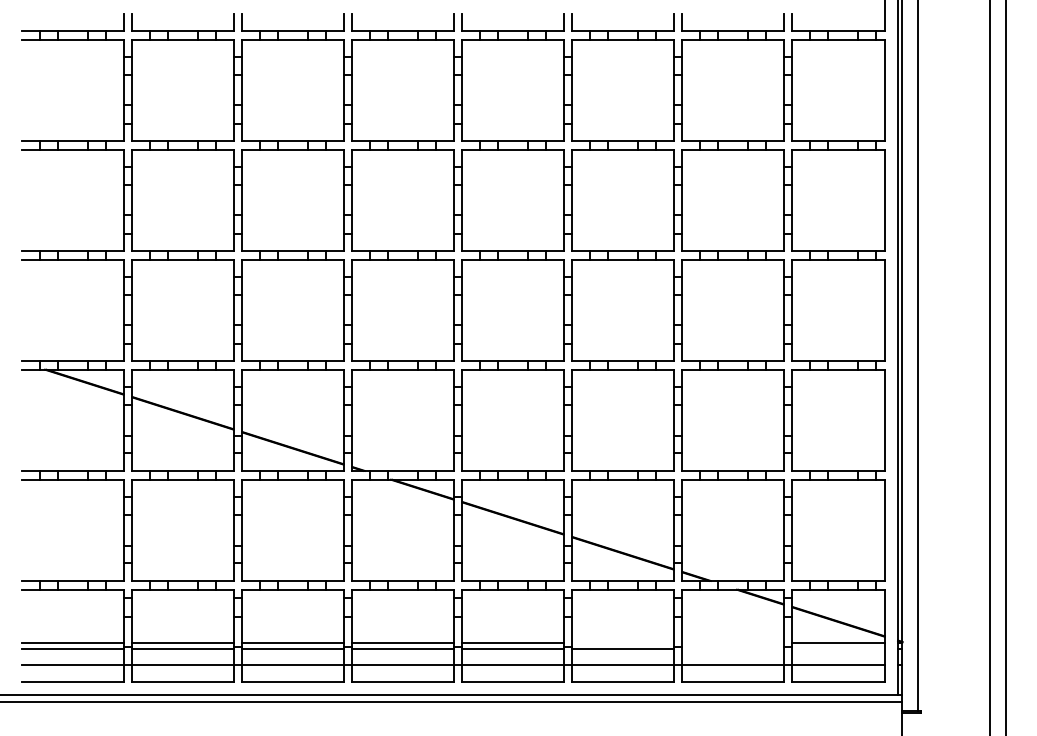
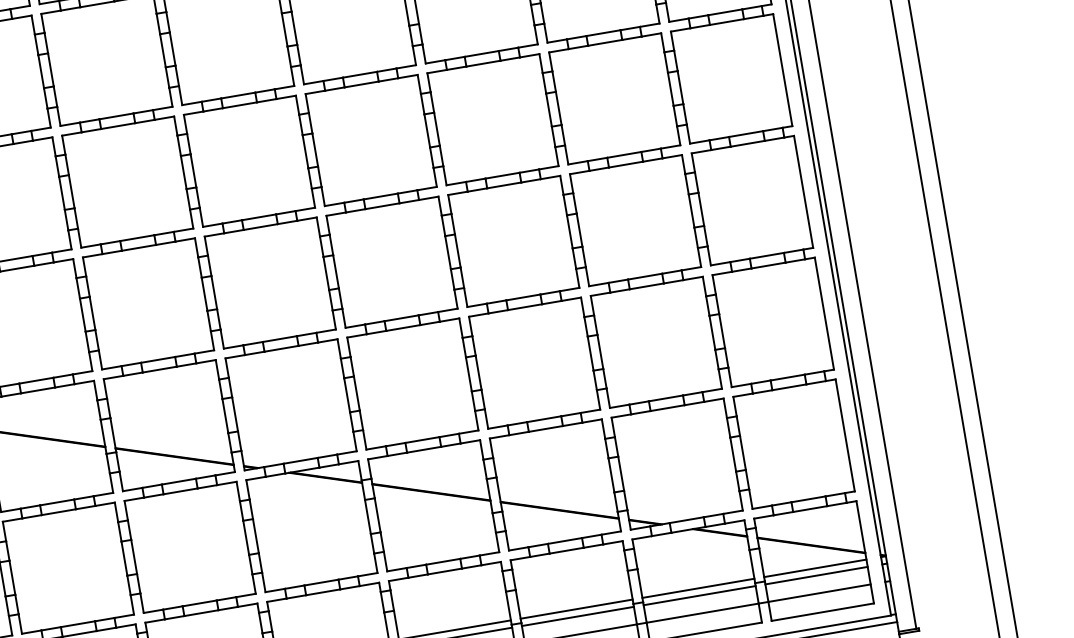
line: (622, 642) -> (576, 609), added
line: (732, 642) -> (697, 588), added
line: (732, 649) -> (699, 596), added
line: (838, 649) -> (816, 576), added

